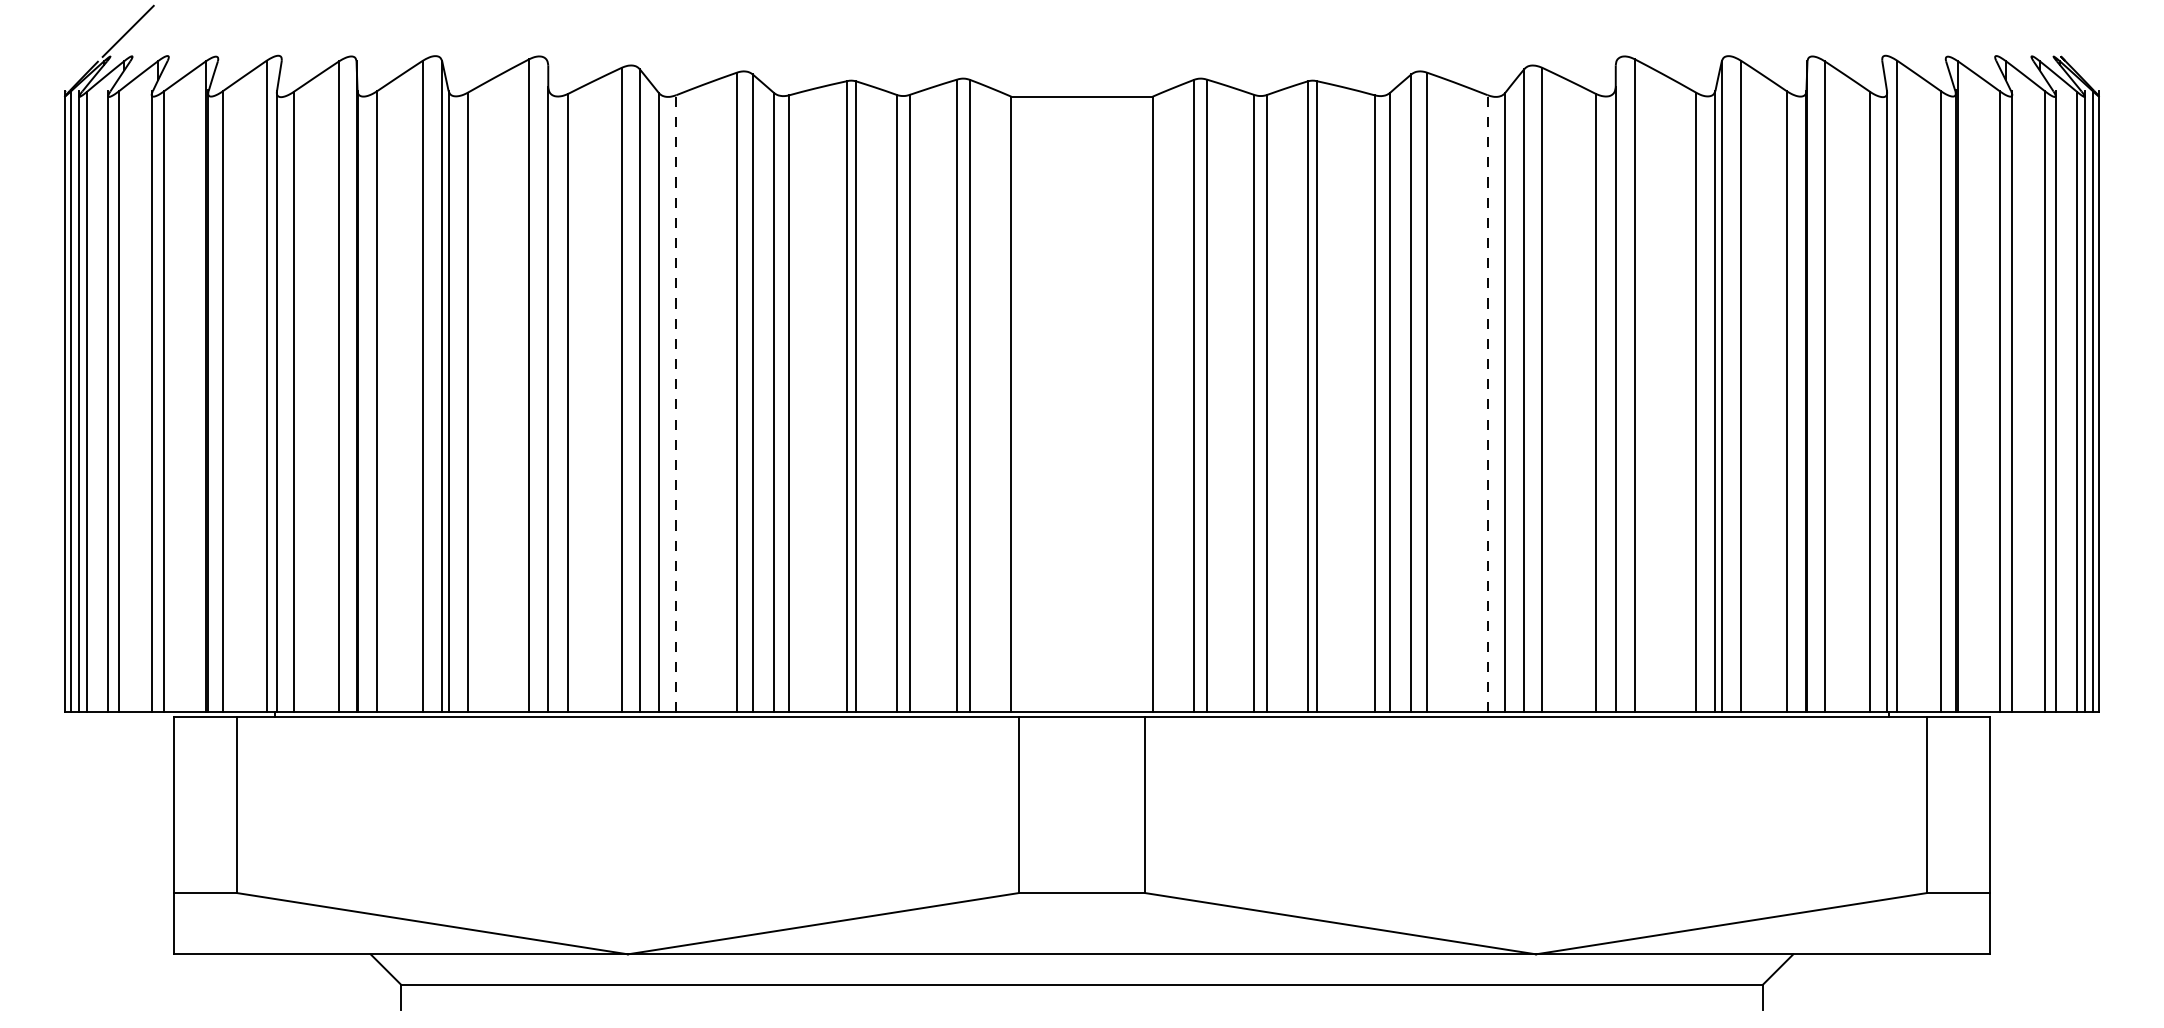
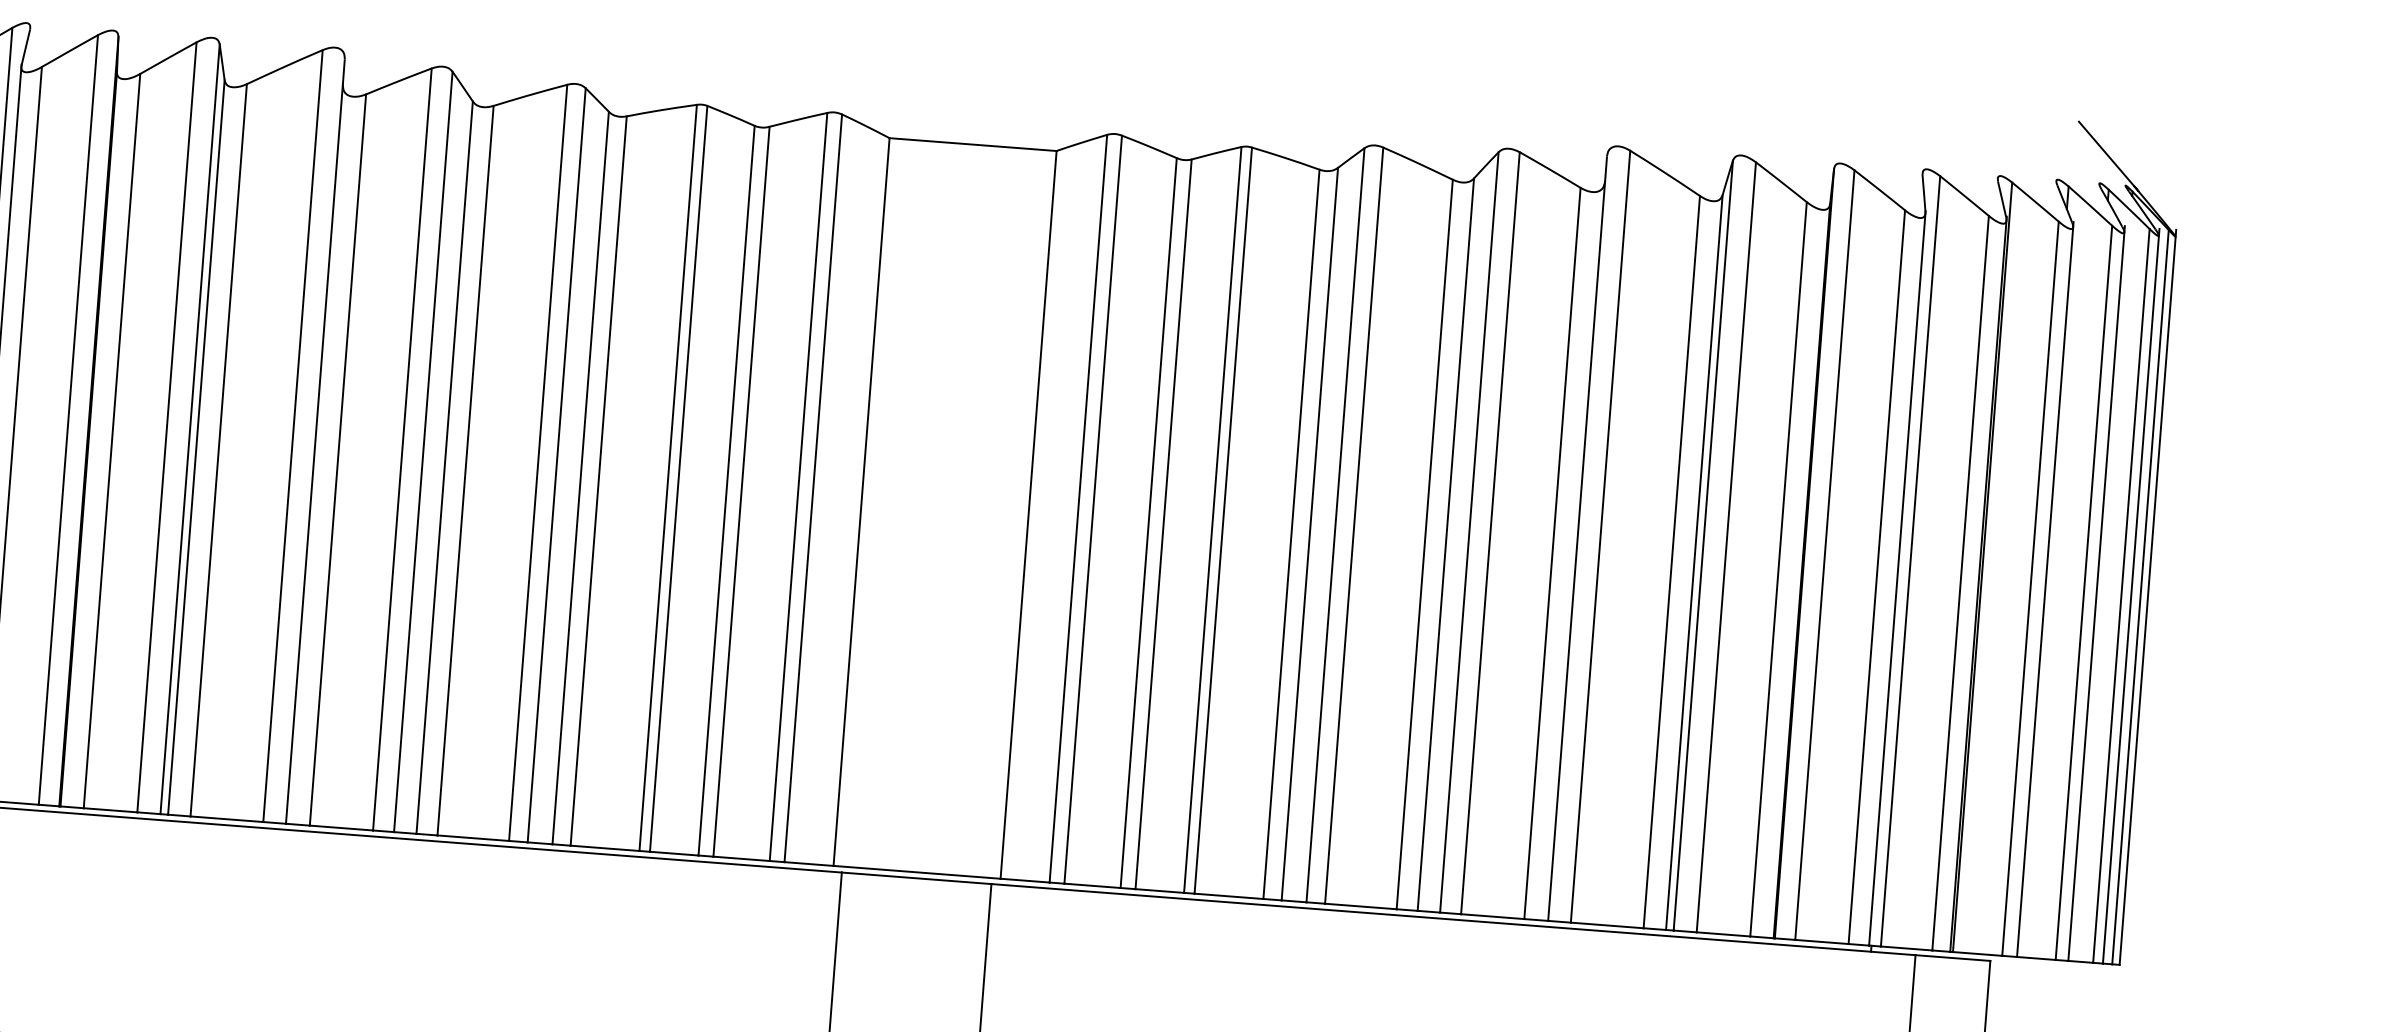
line: (2035, 30) -> (2106, 153), added
line: (676, 403) -> (465, 470), dashed -> solid
line: (1487, 403) -> (1424, 544), dashed -> solid

